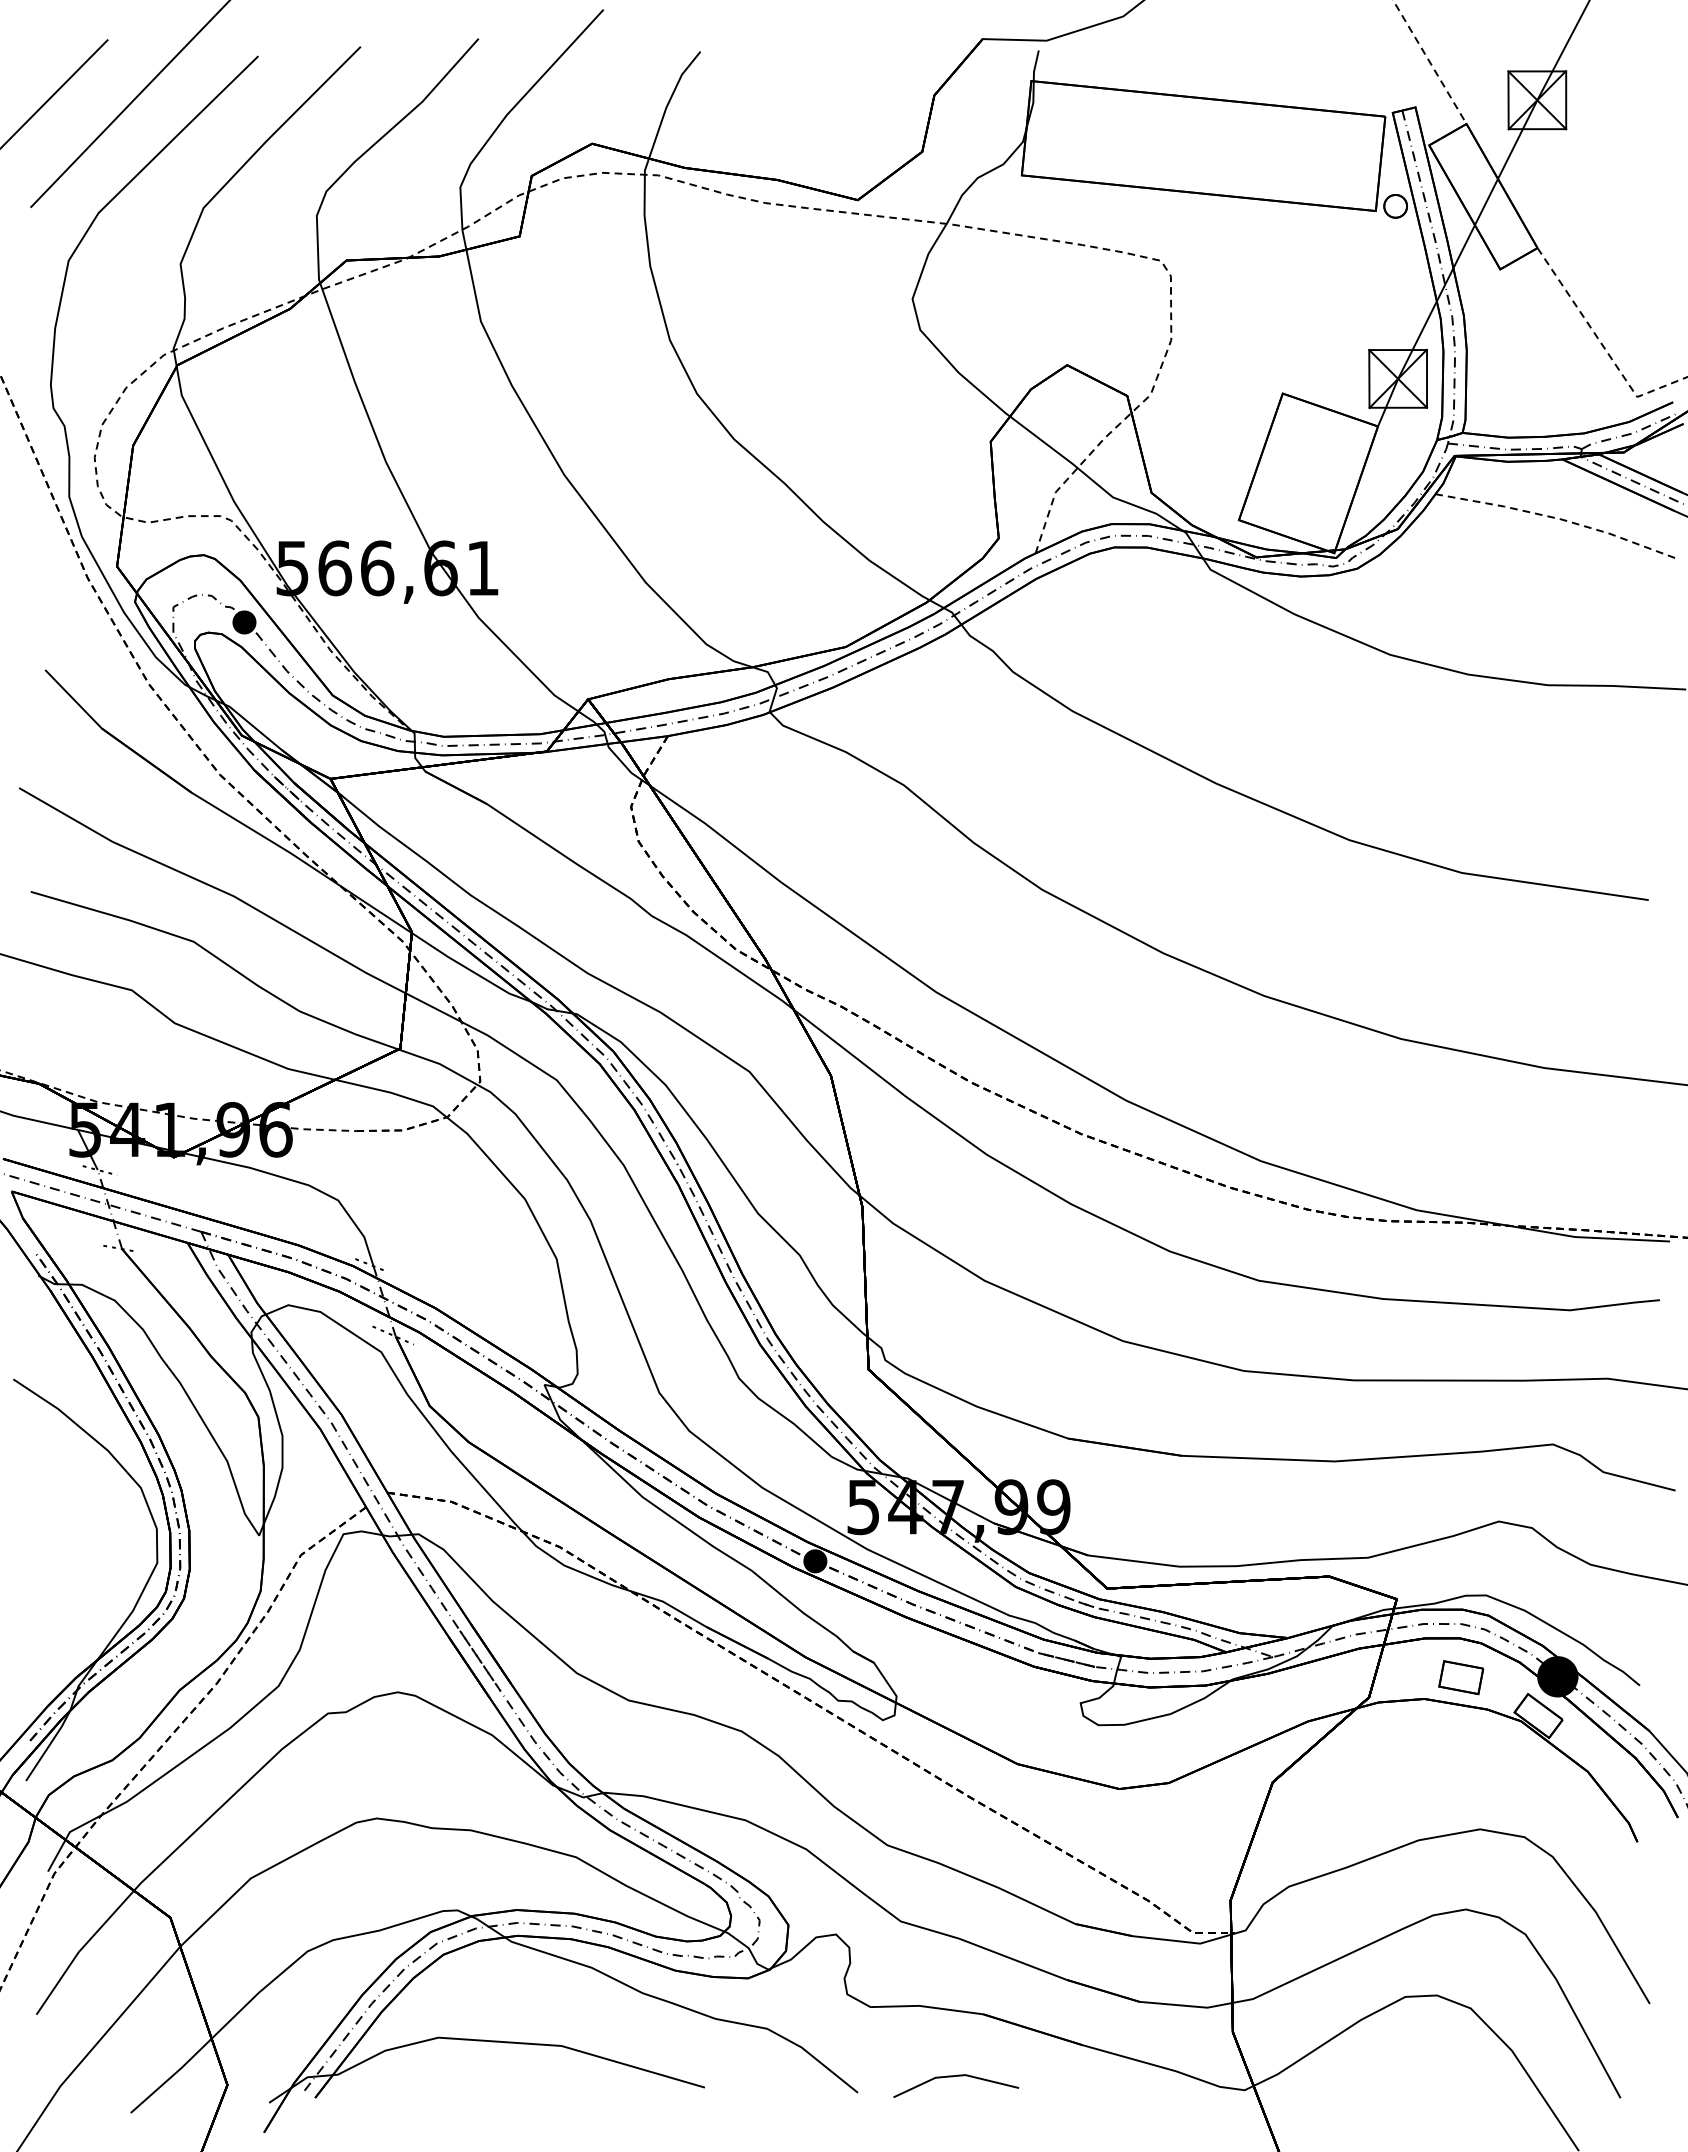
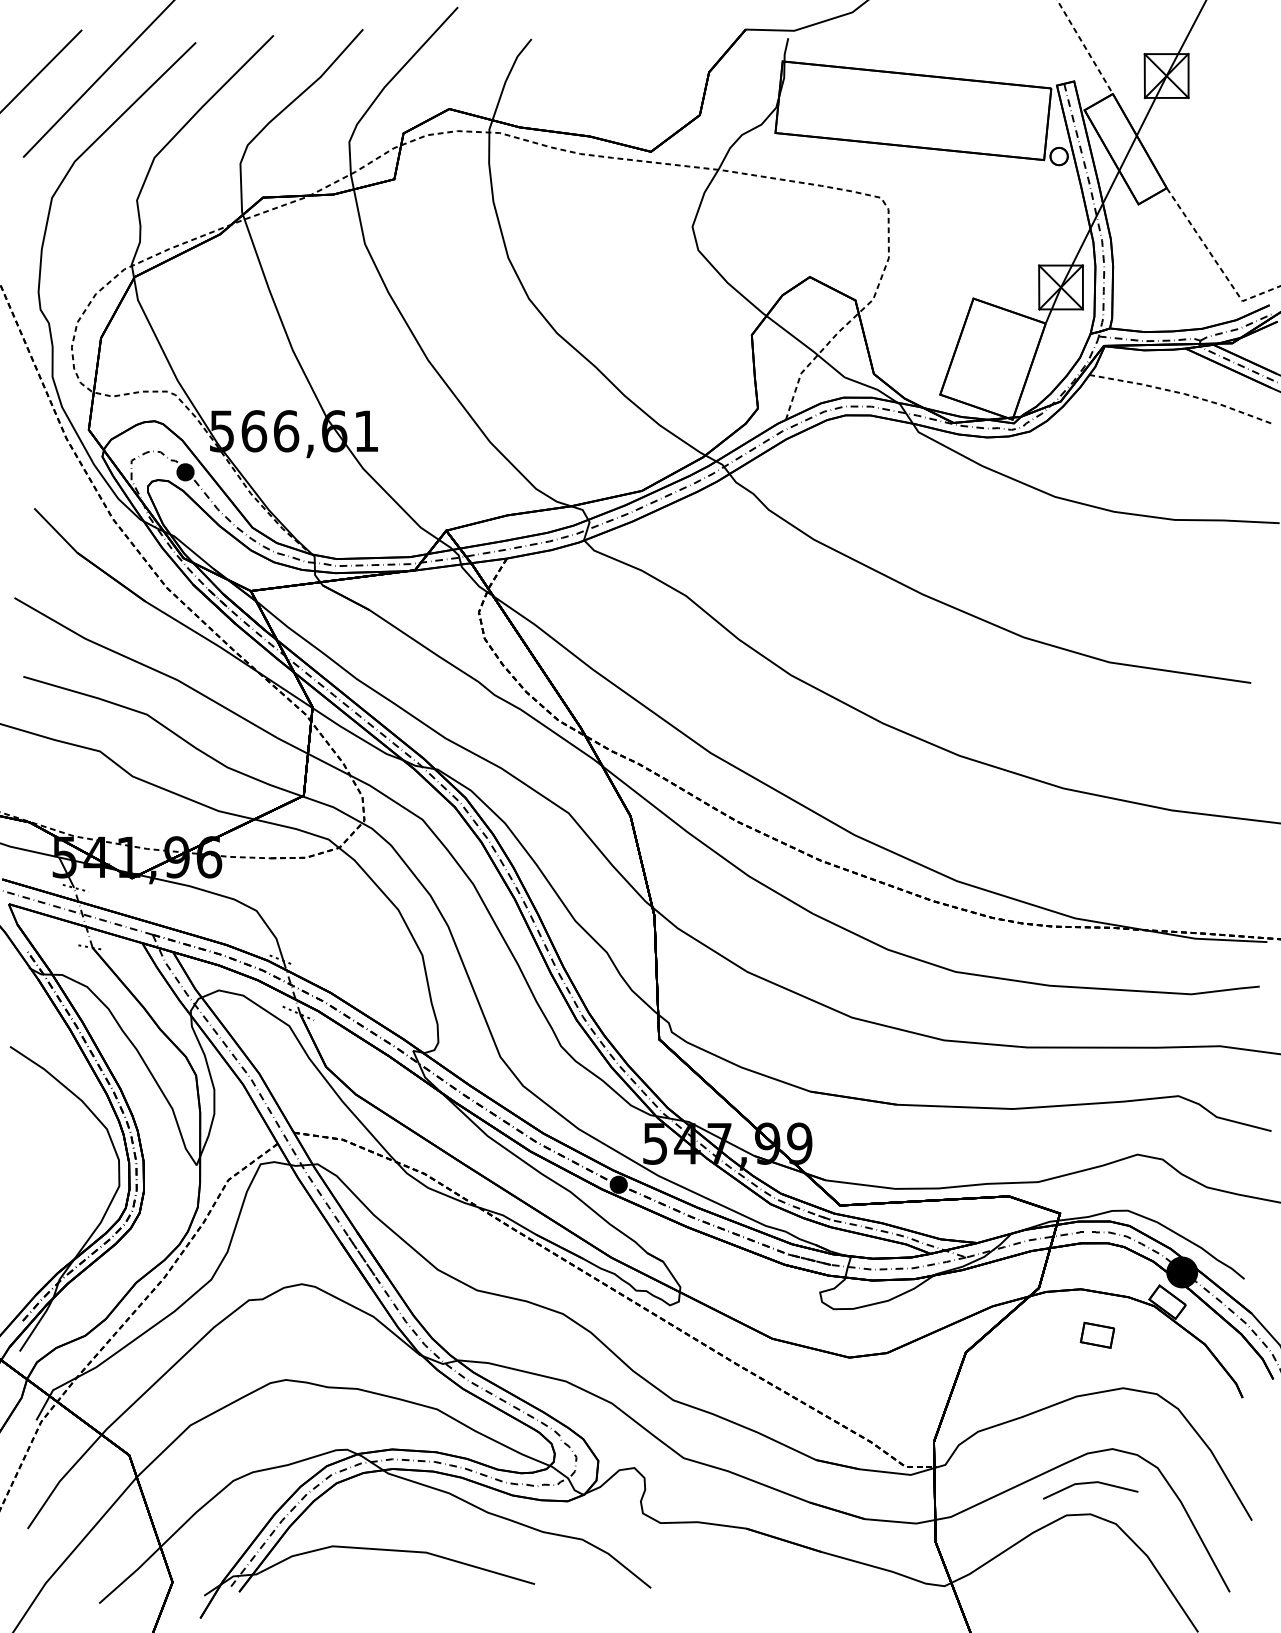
part: (1461, 1677) -> (1097, 1335), moved
line: (953, 2077) -> (1088, 1483), moved

